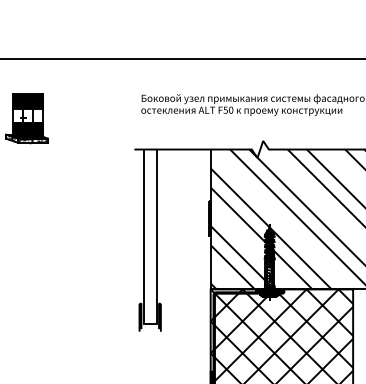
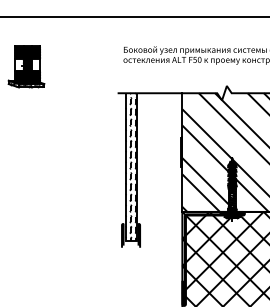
hatch: (28, 115) -> (27, 64), added
hatch: (149, 236) -> (130, 167), added

